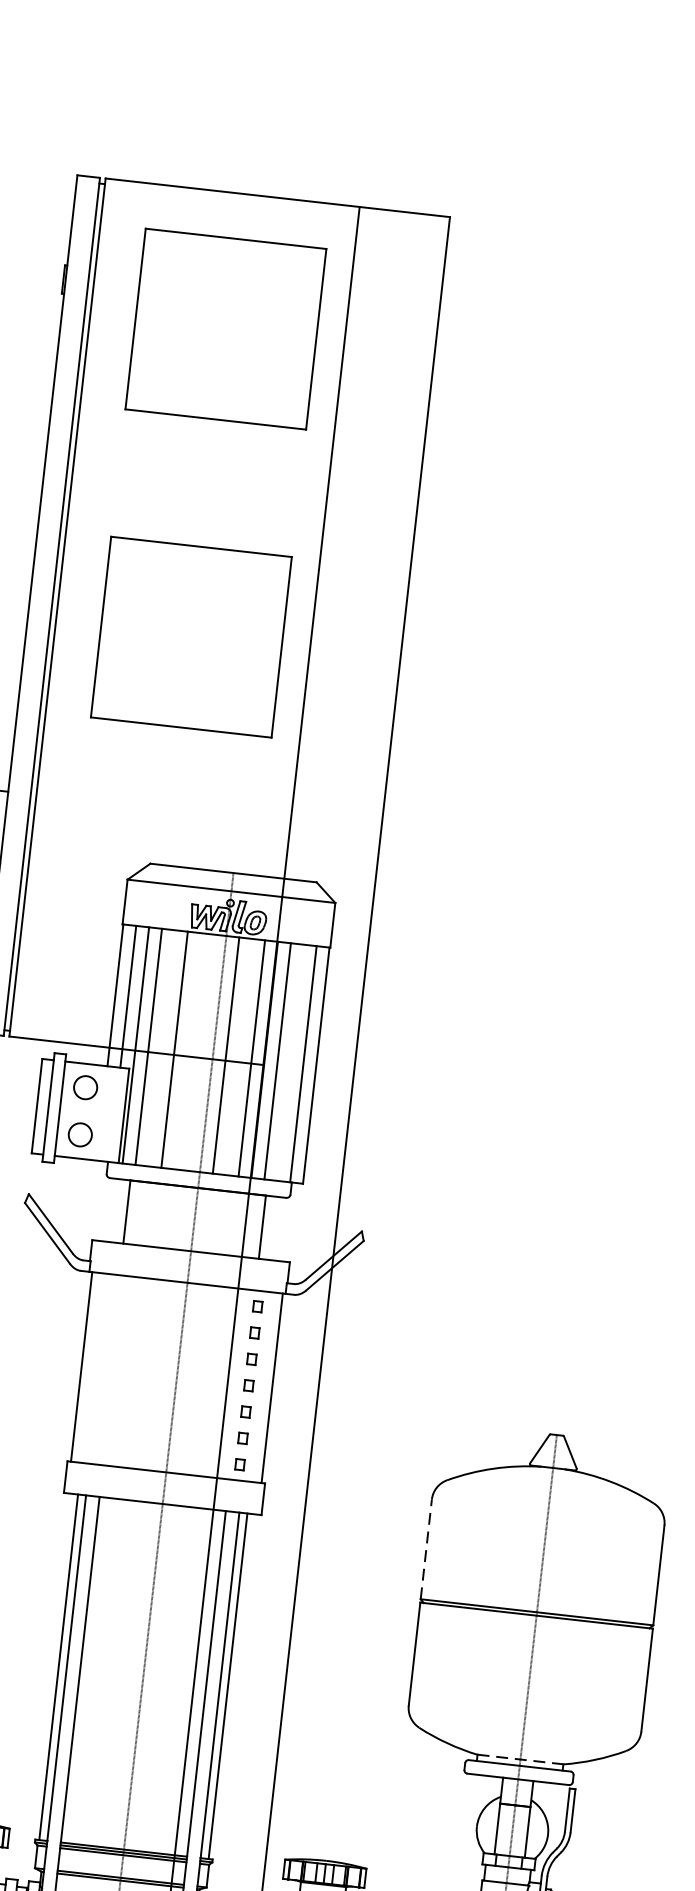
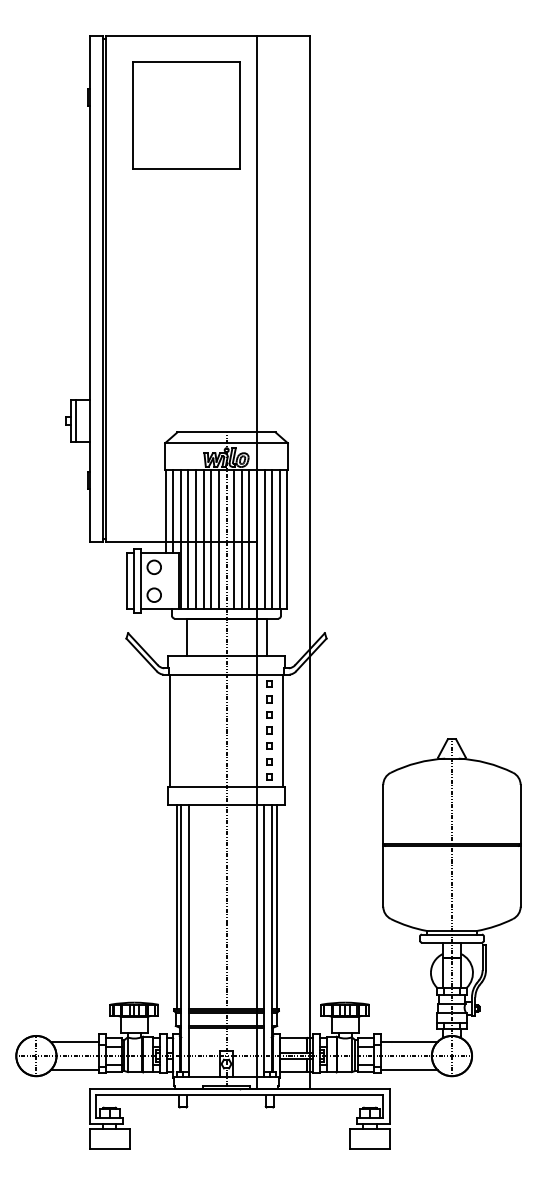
part: (191, 637) -> (186, 297), removed
line: (162, 1048) -> (196, 539), added
line: (187, 1051) -> (211, 539), added
line: (199, 1052) -> (218, 539), added
line: (238, 1057) -> (241, 539), added
line: (291, 1063) -> (272, 539), added
line: (426, 1547) -> (383, 813), dashed -> solid
line: (521, 1758) -> (452, 930), dashed -> solid

